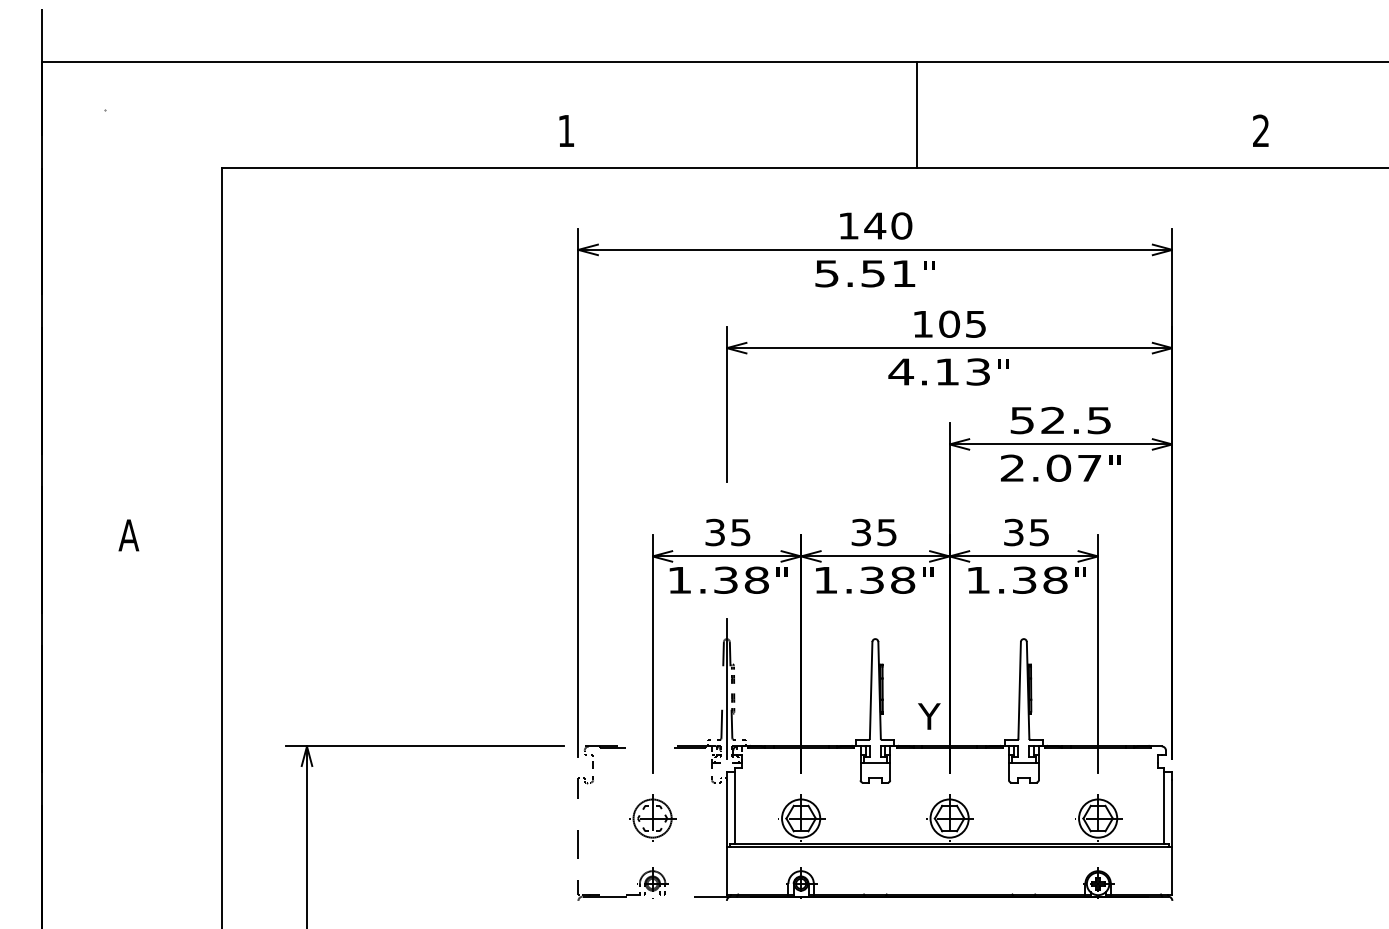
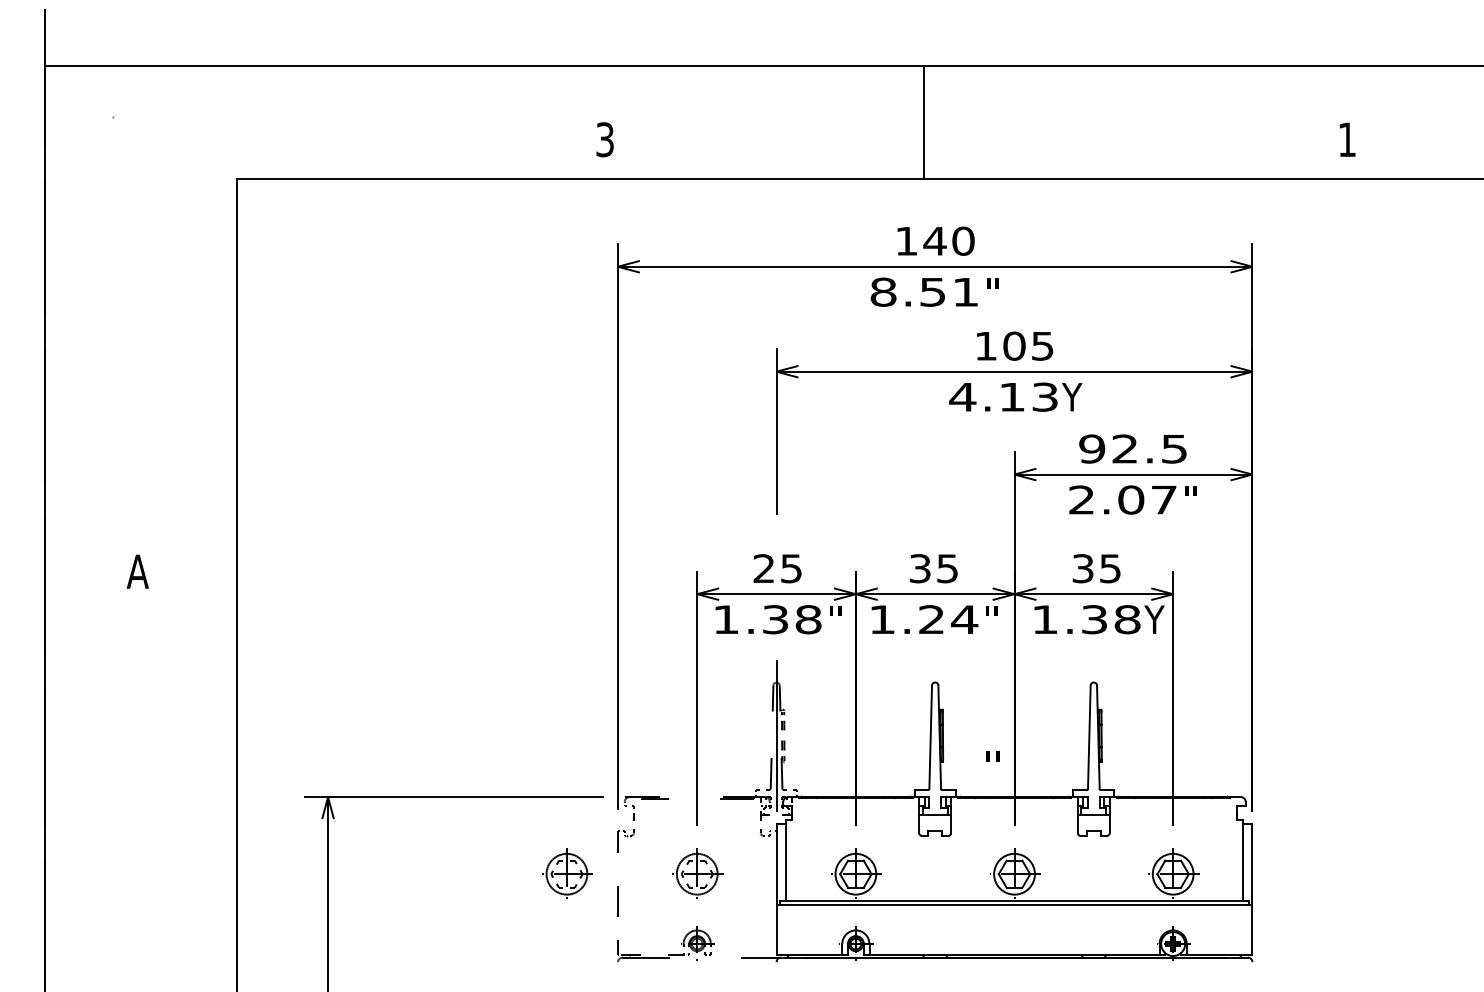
line: (916, 115) -> (923, 123), moved
text: (566, 130) -> (605, 139), 1 -> 3
text: (1260, 130) -> (1346, 139), 2 -> 1
text: (827, 273) -> (884, 291), 5.51 -> 8.51
text: (1003, 371) -> (1072, 396), " -> Y
text: (1022, 420) -> (1092, 448), 52.5 -> 92.5
text: (714, 532) -> (763, 568), 35 -> 25
text: (887, 579) -> (948, 618), 1.38 -> 1.24
text: (1080, 580) -> (1154, 619), " -> Y
text: (929, 716) -> (993, 765), Y -> "
part: (530, 817) -> (566, 873), added

